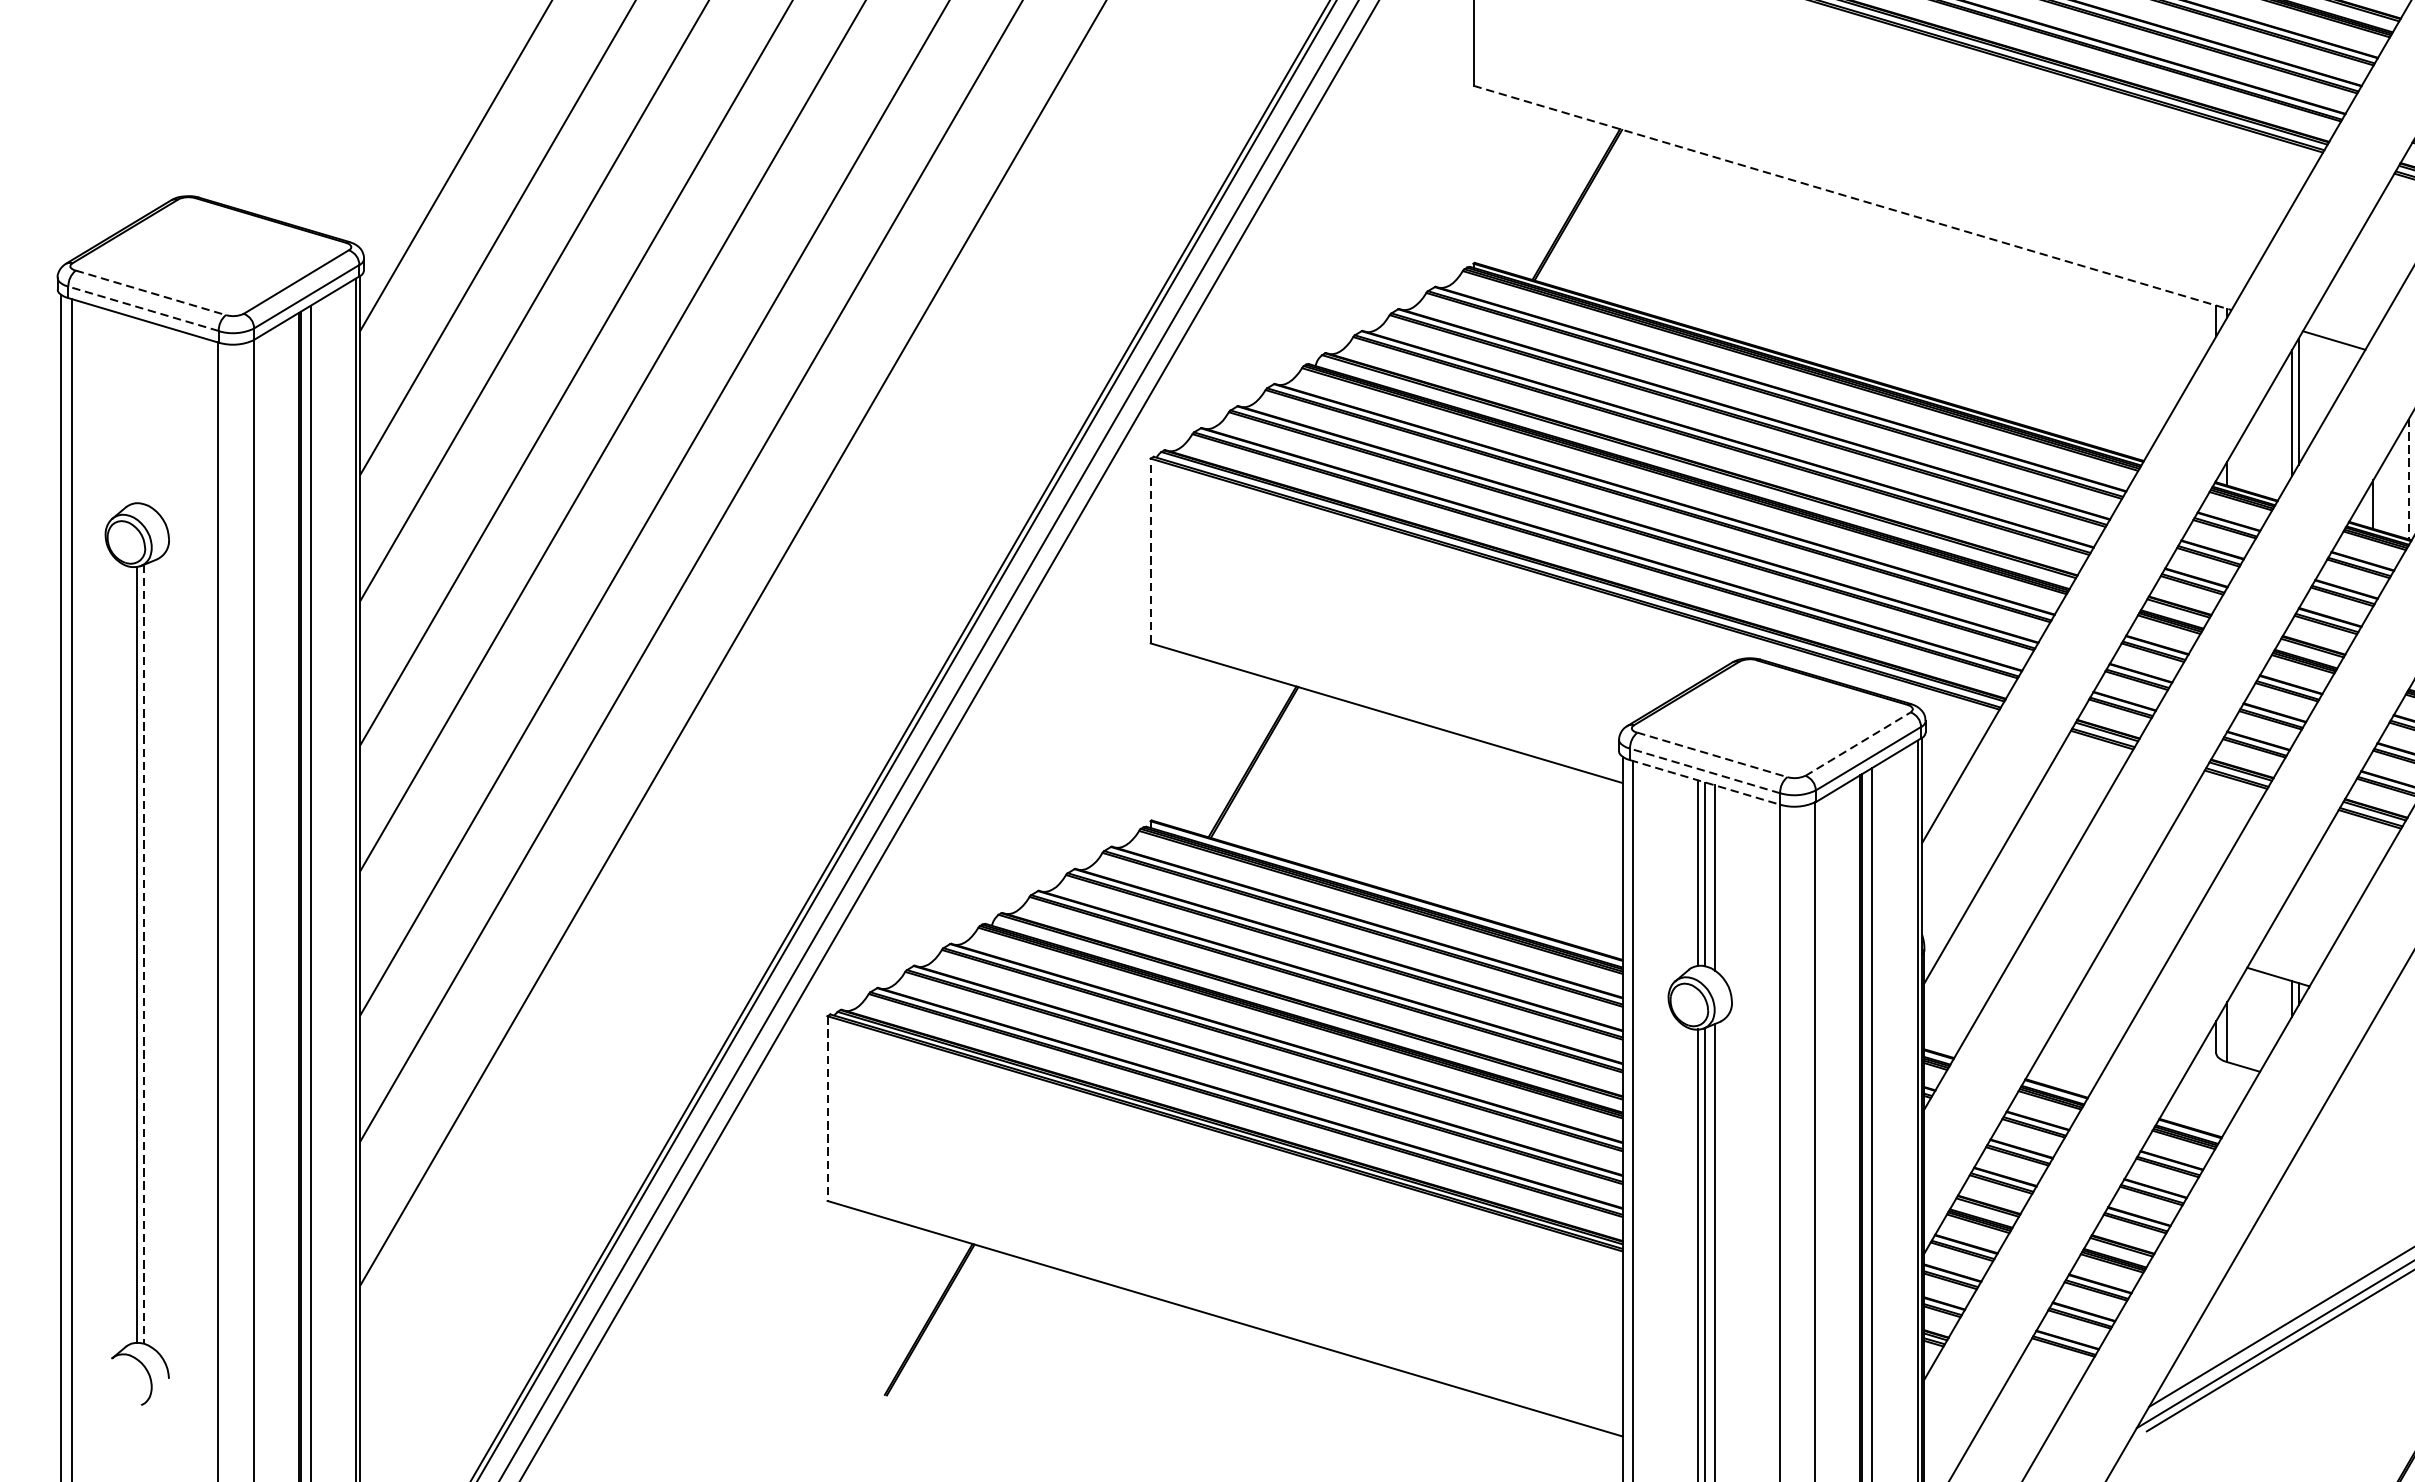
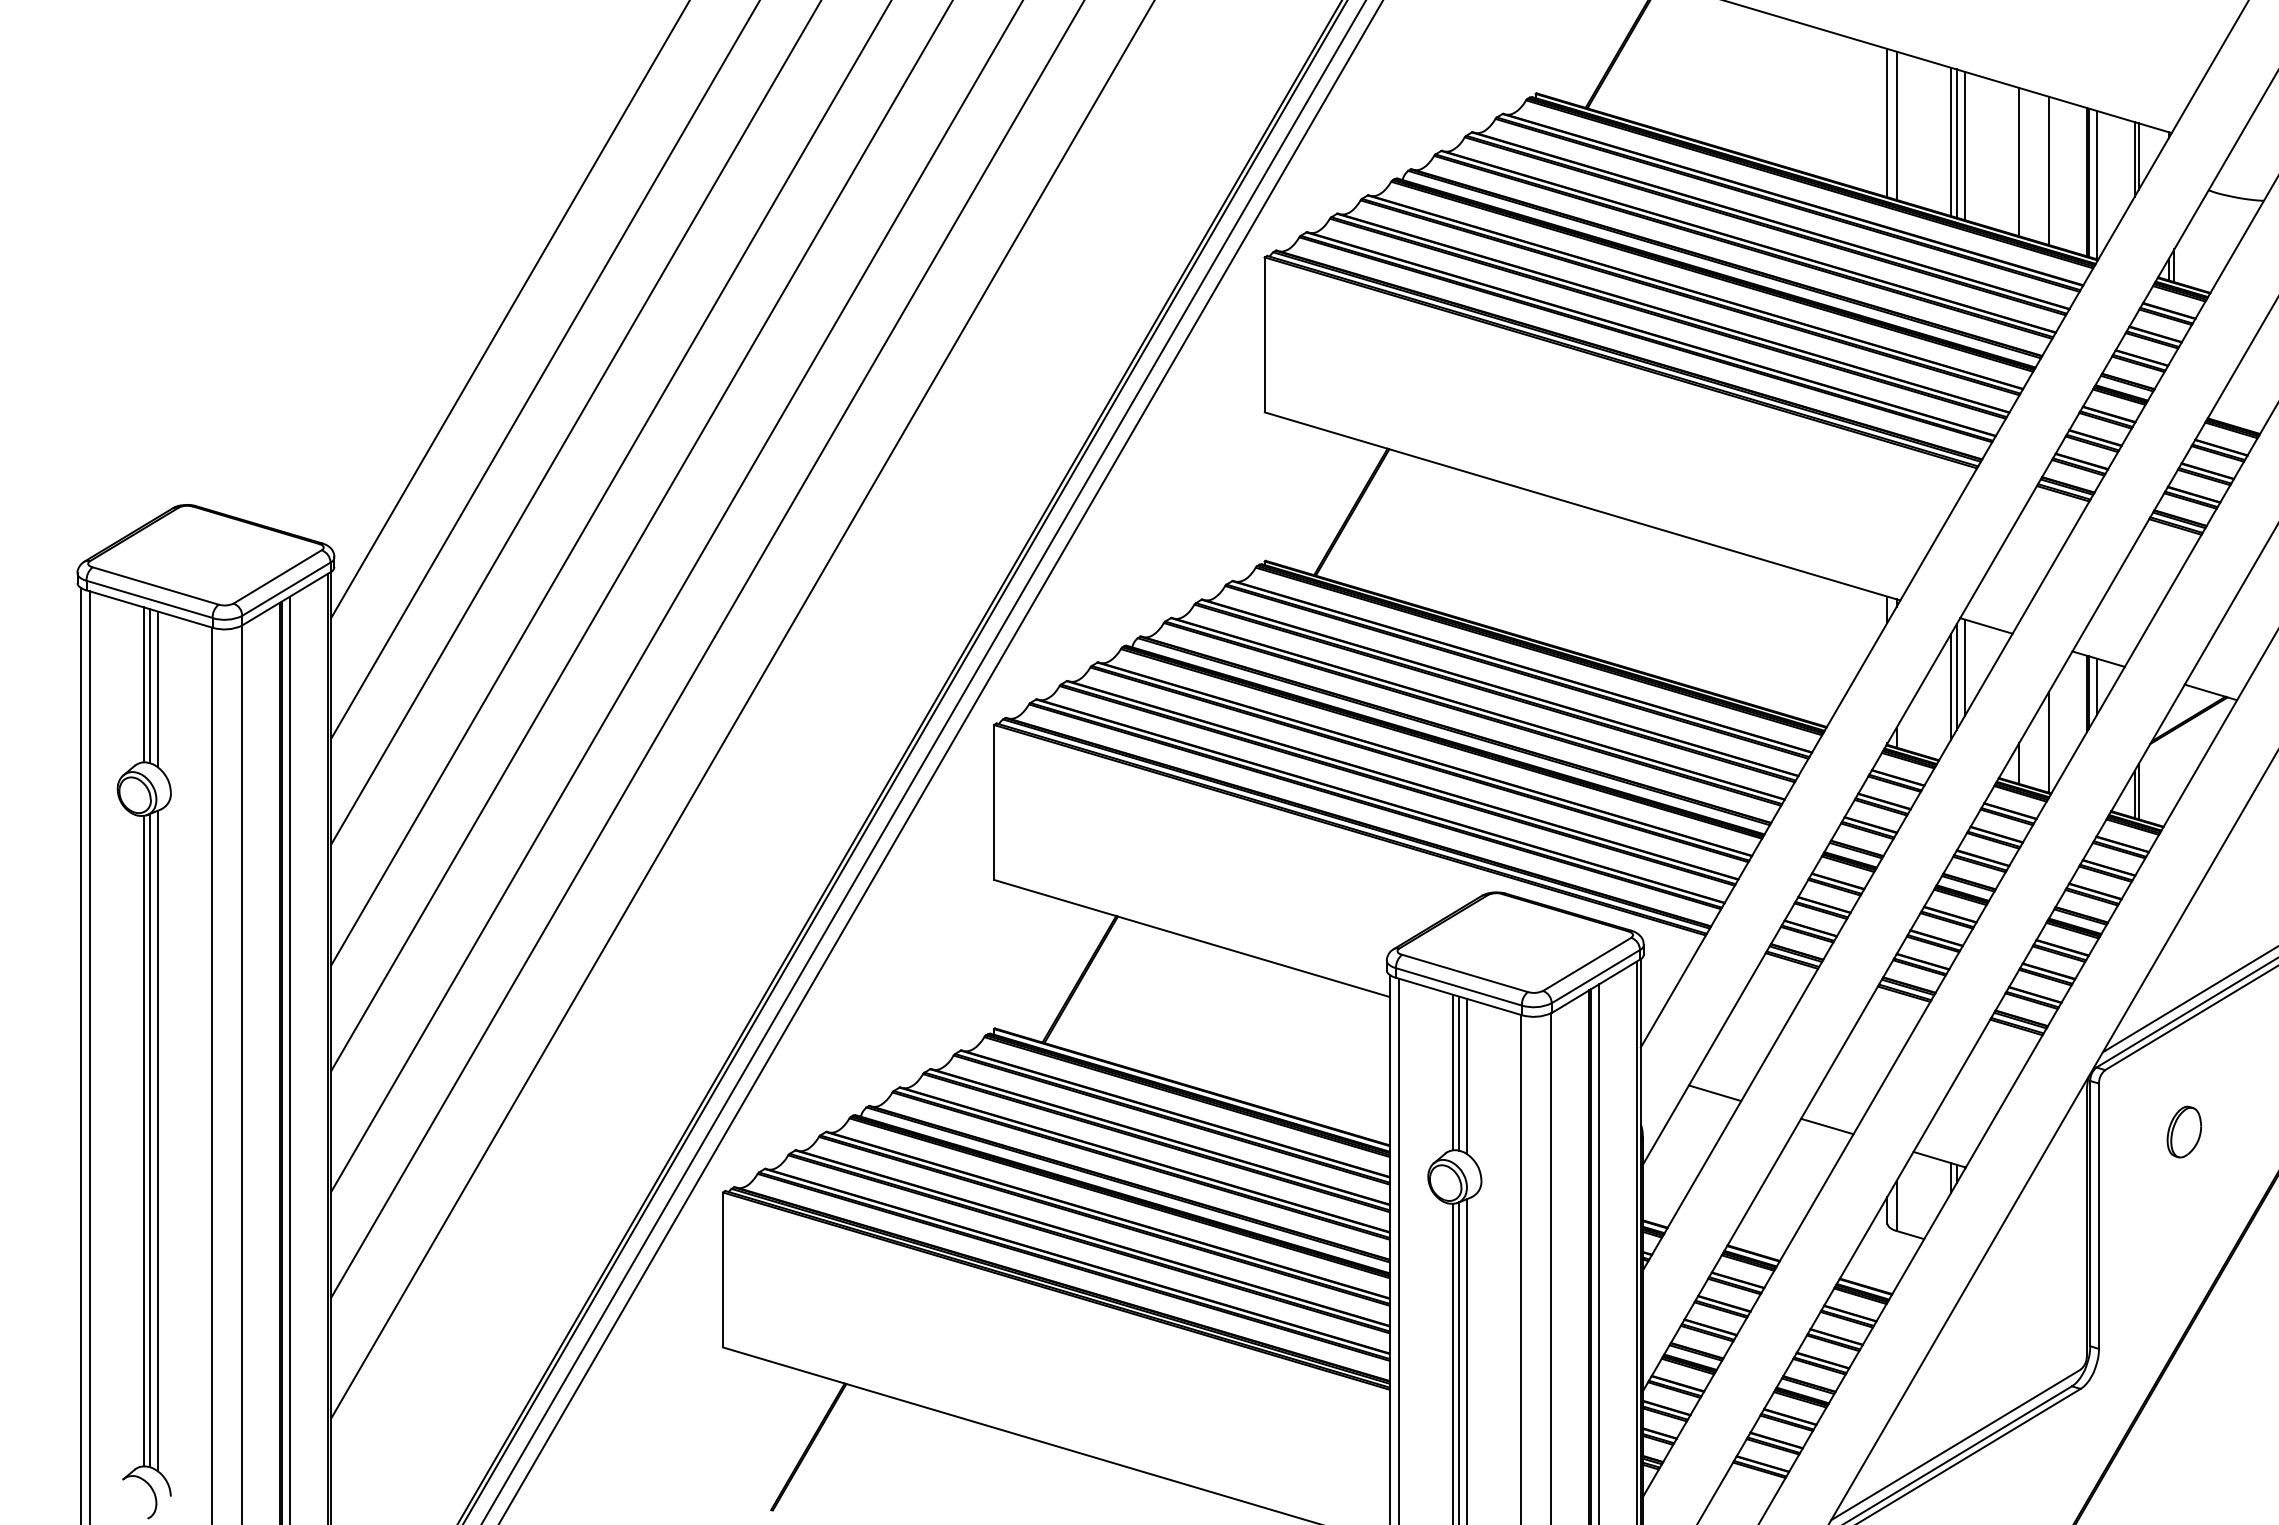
line: (1853, 198) -> (1583, 506), dashed -> solid
line: (150, 293) -> (155, 586), dashed -> solid
line: (143, 308) -> (149, 599), dashed -> solid
line: (2309, 390) -> (1965, 667), added
line: (136, 410) -> (143, 684), added
line: (143, 411) -> (149, 685), added
line: (153, 416) -> (157, 689), added
line: (2409, 479) -> (2049, 742), dashed -> solid
line: (1151, 549) -> (994, 801), dashed -> solid
line: (1858, 744) -> (1587, 964), dashed -> solid
line: (1712, 755) -> (1465, 973), dashed -> solid
line: (1704, 770) -> (1458, 986), dashed -> solid
line: (1704, 782) -> (1458, 996), dashed -> solid
line: (2009, 898) -> (1714, 1093), added
line: (2144, 937) -> (1827, 1126), added
line: (143, 954) -> (149, 1140), dashed -> solid
line: (153, 954) -> (157, 1140), added
line: (828, 1109) -> (723, 1270), dashed -> solid

